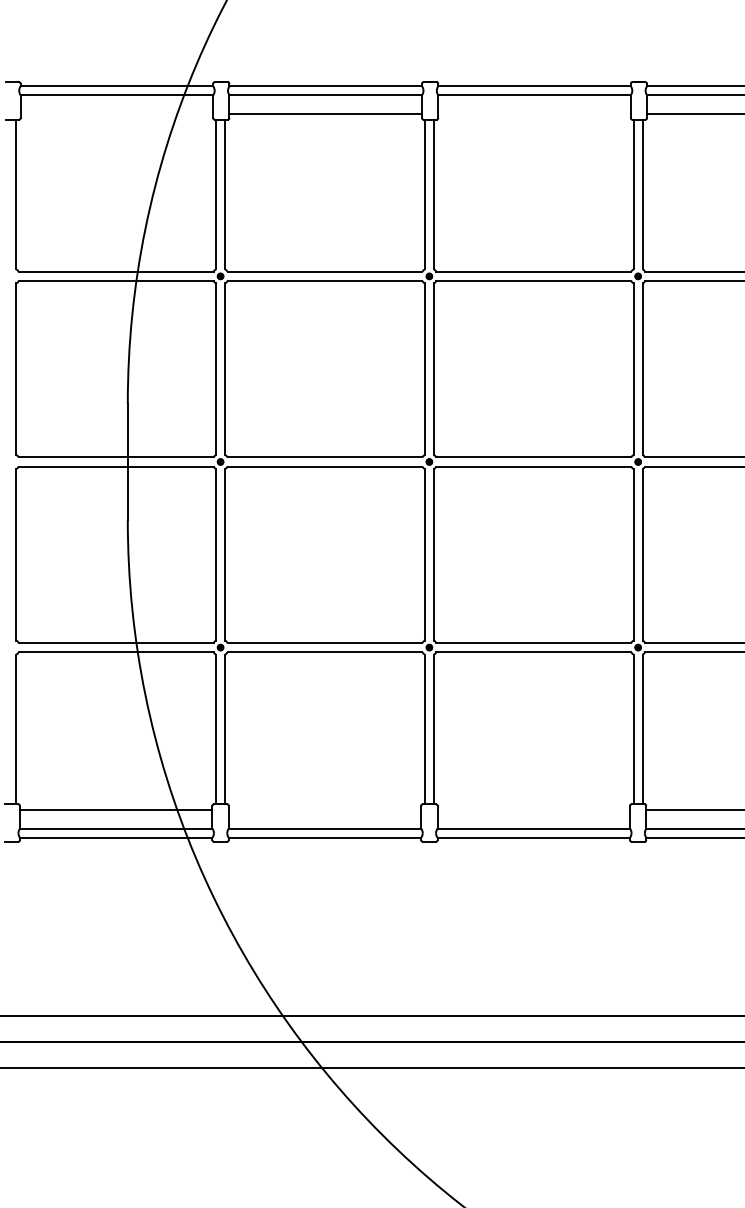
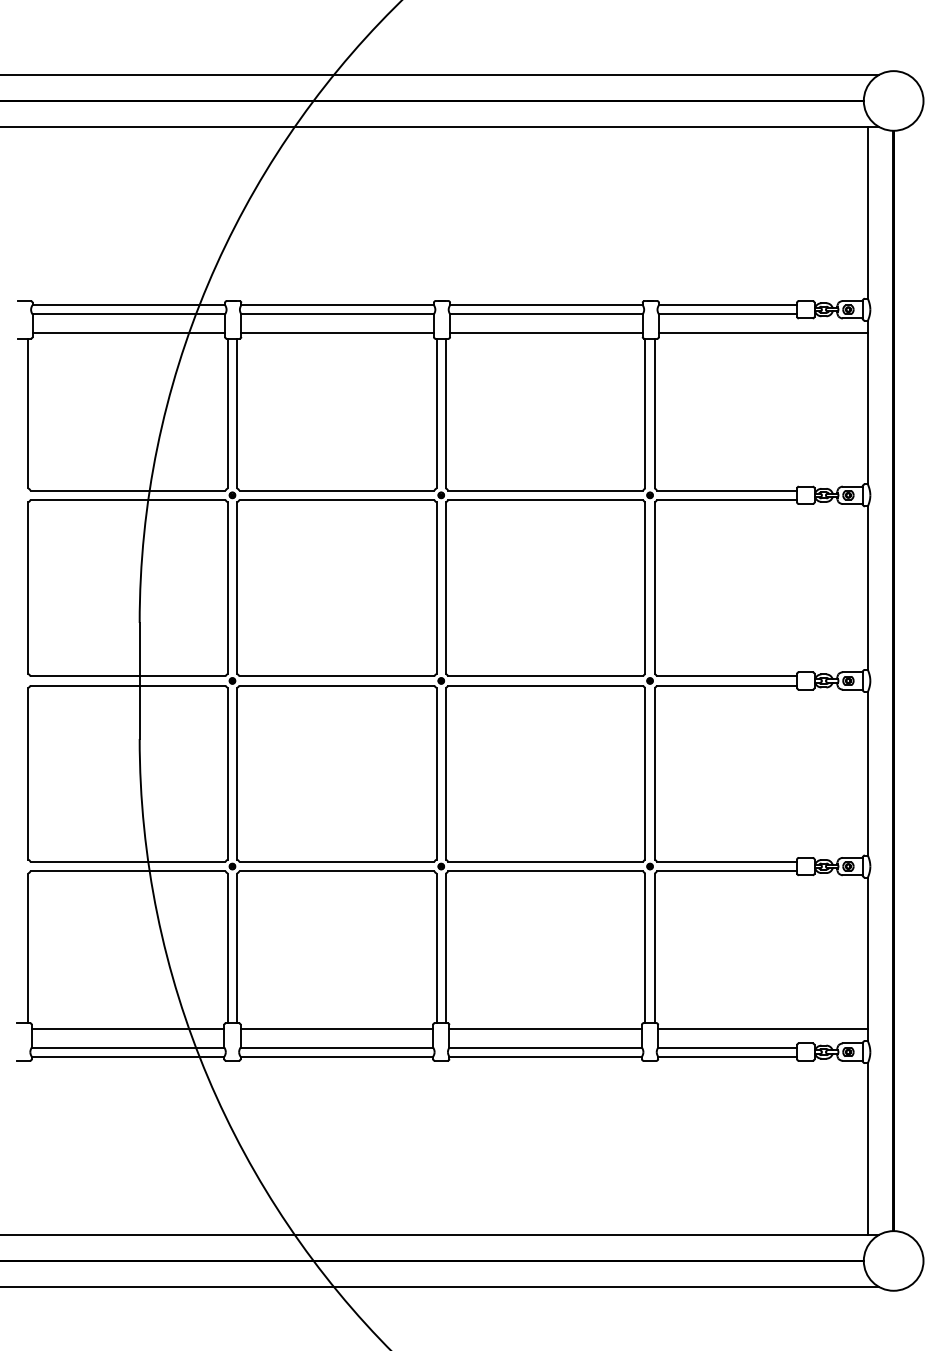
line: (116, 113) -> (128, 332), added
line: (534, 113) -> (546, 332), added
line: (324, 809) -> (336, 1028), added
line: (533, 809) -> (545, 1028), added

